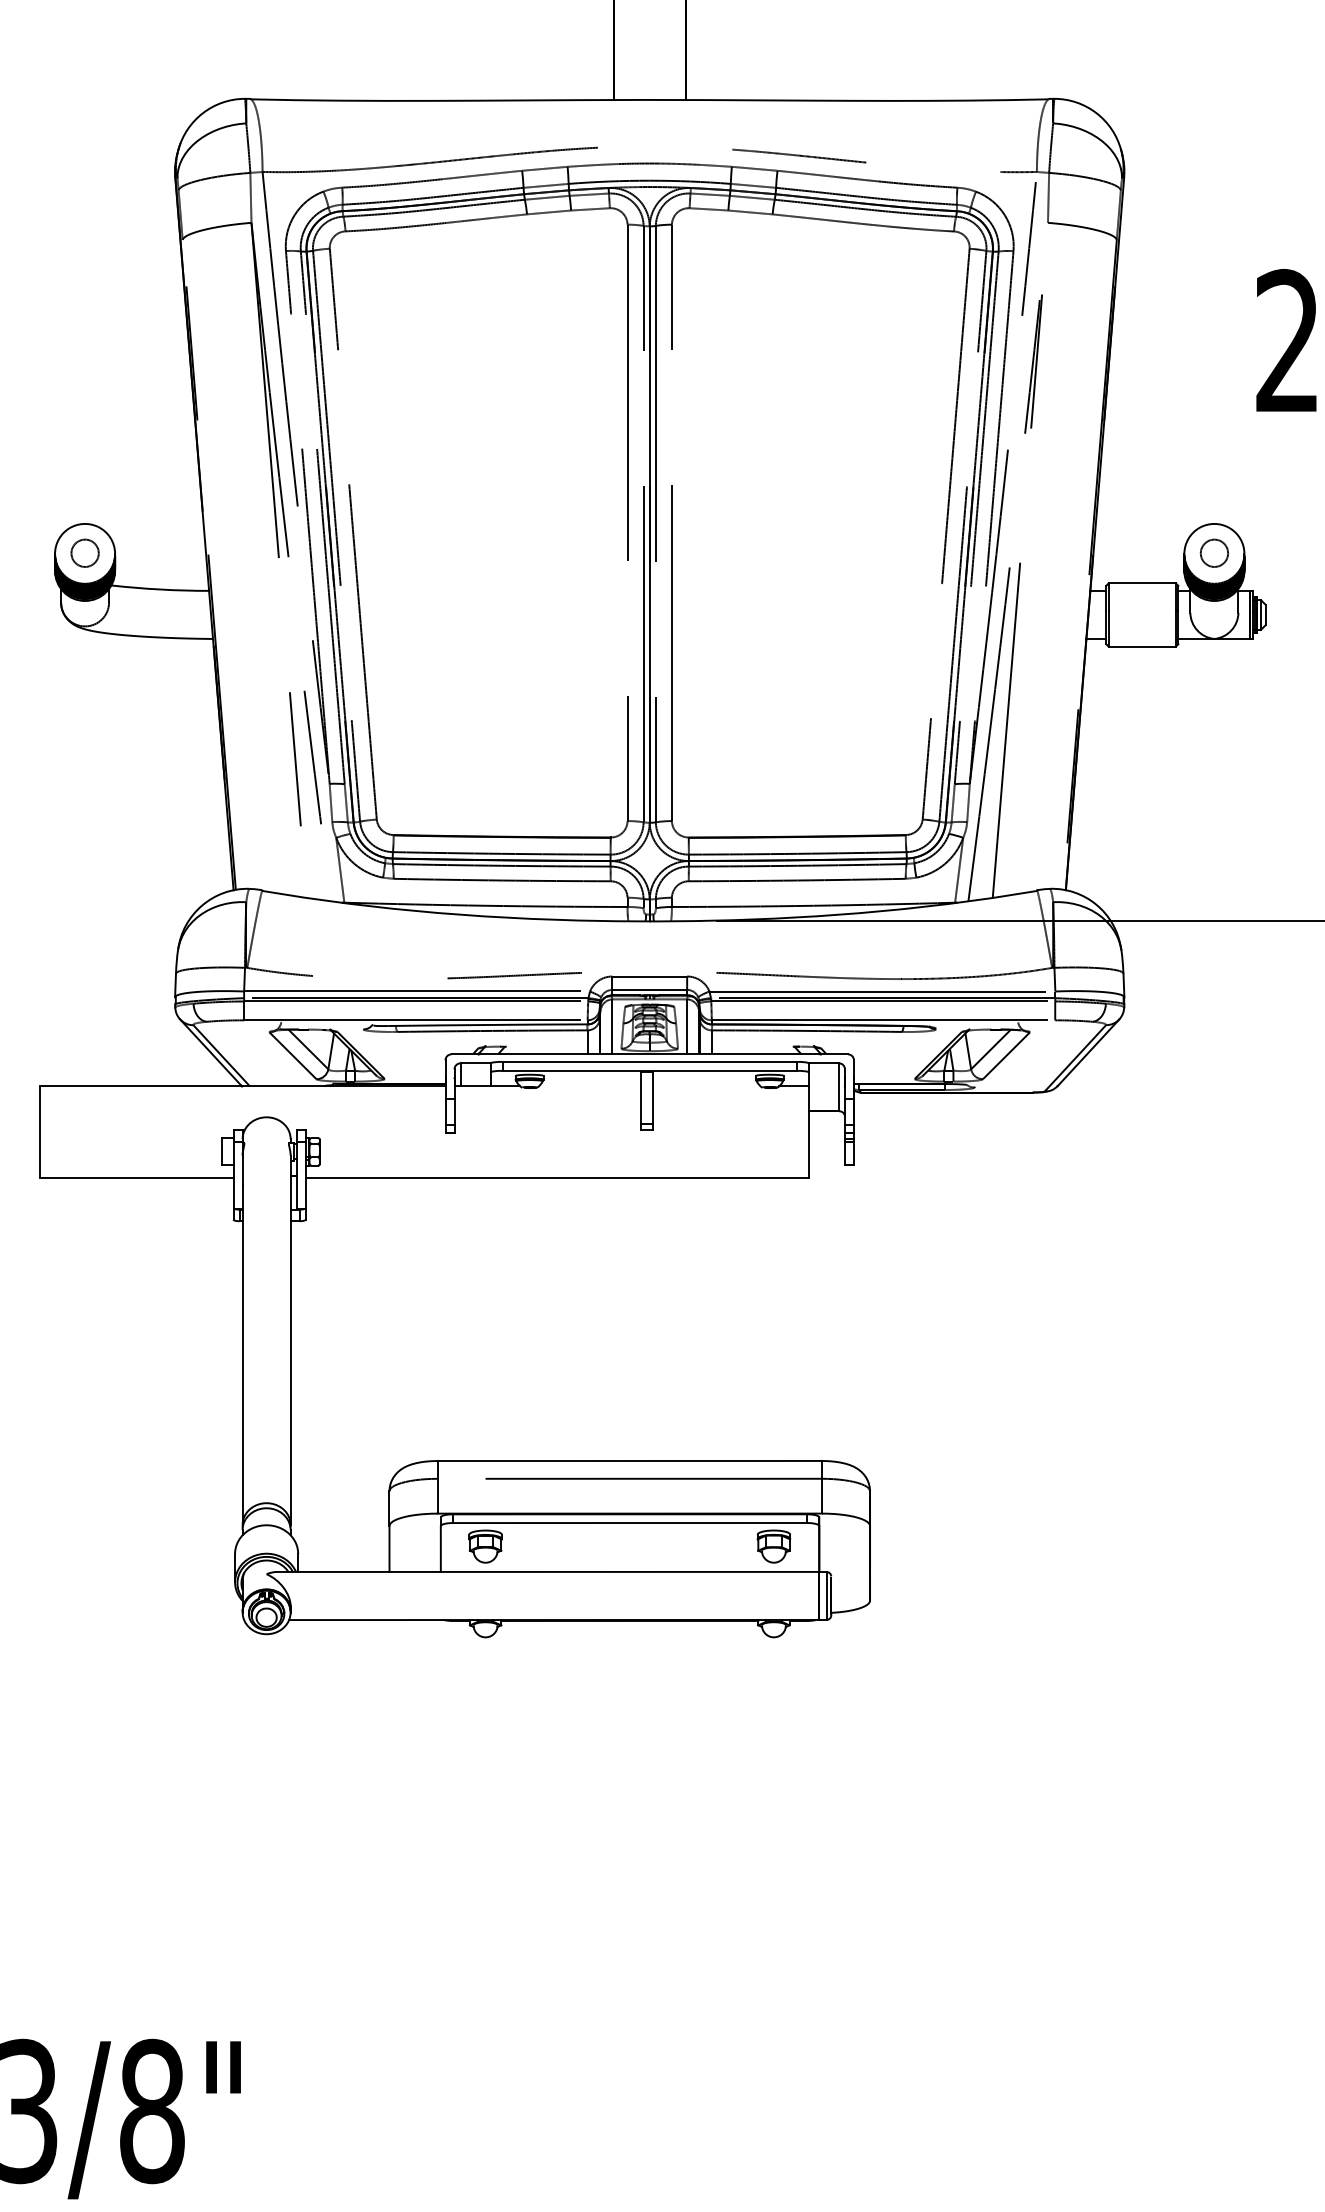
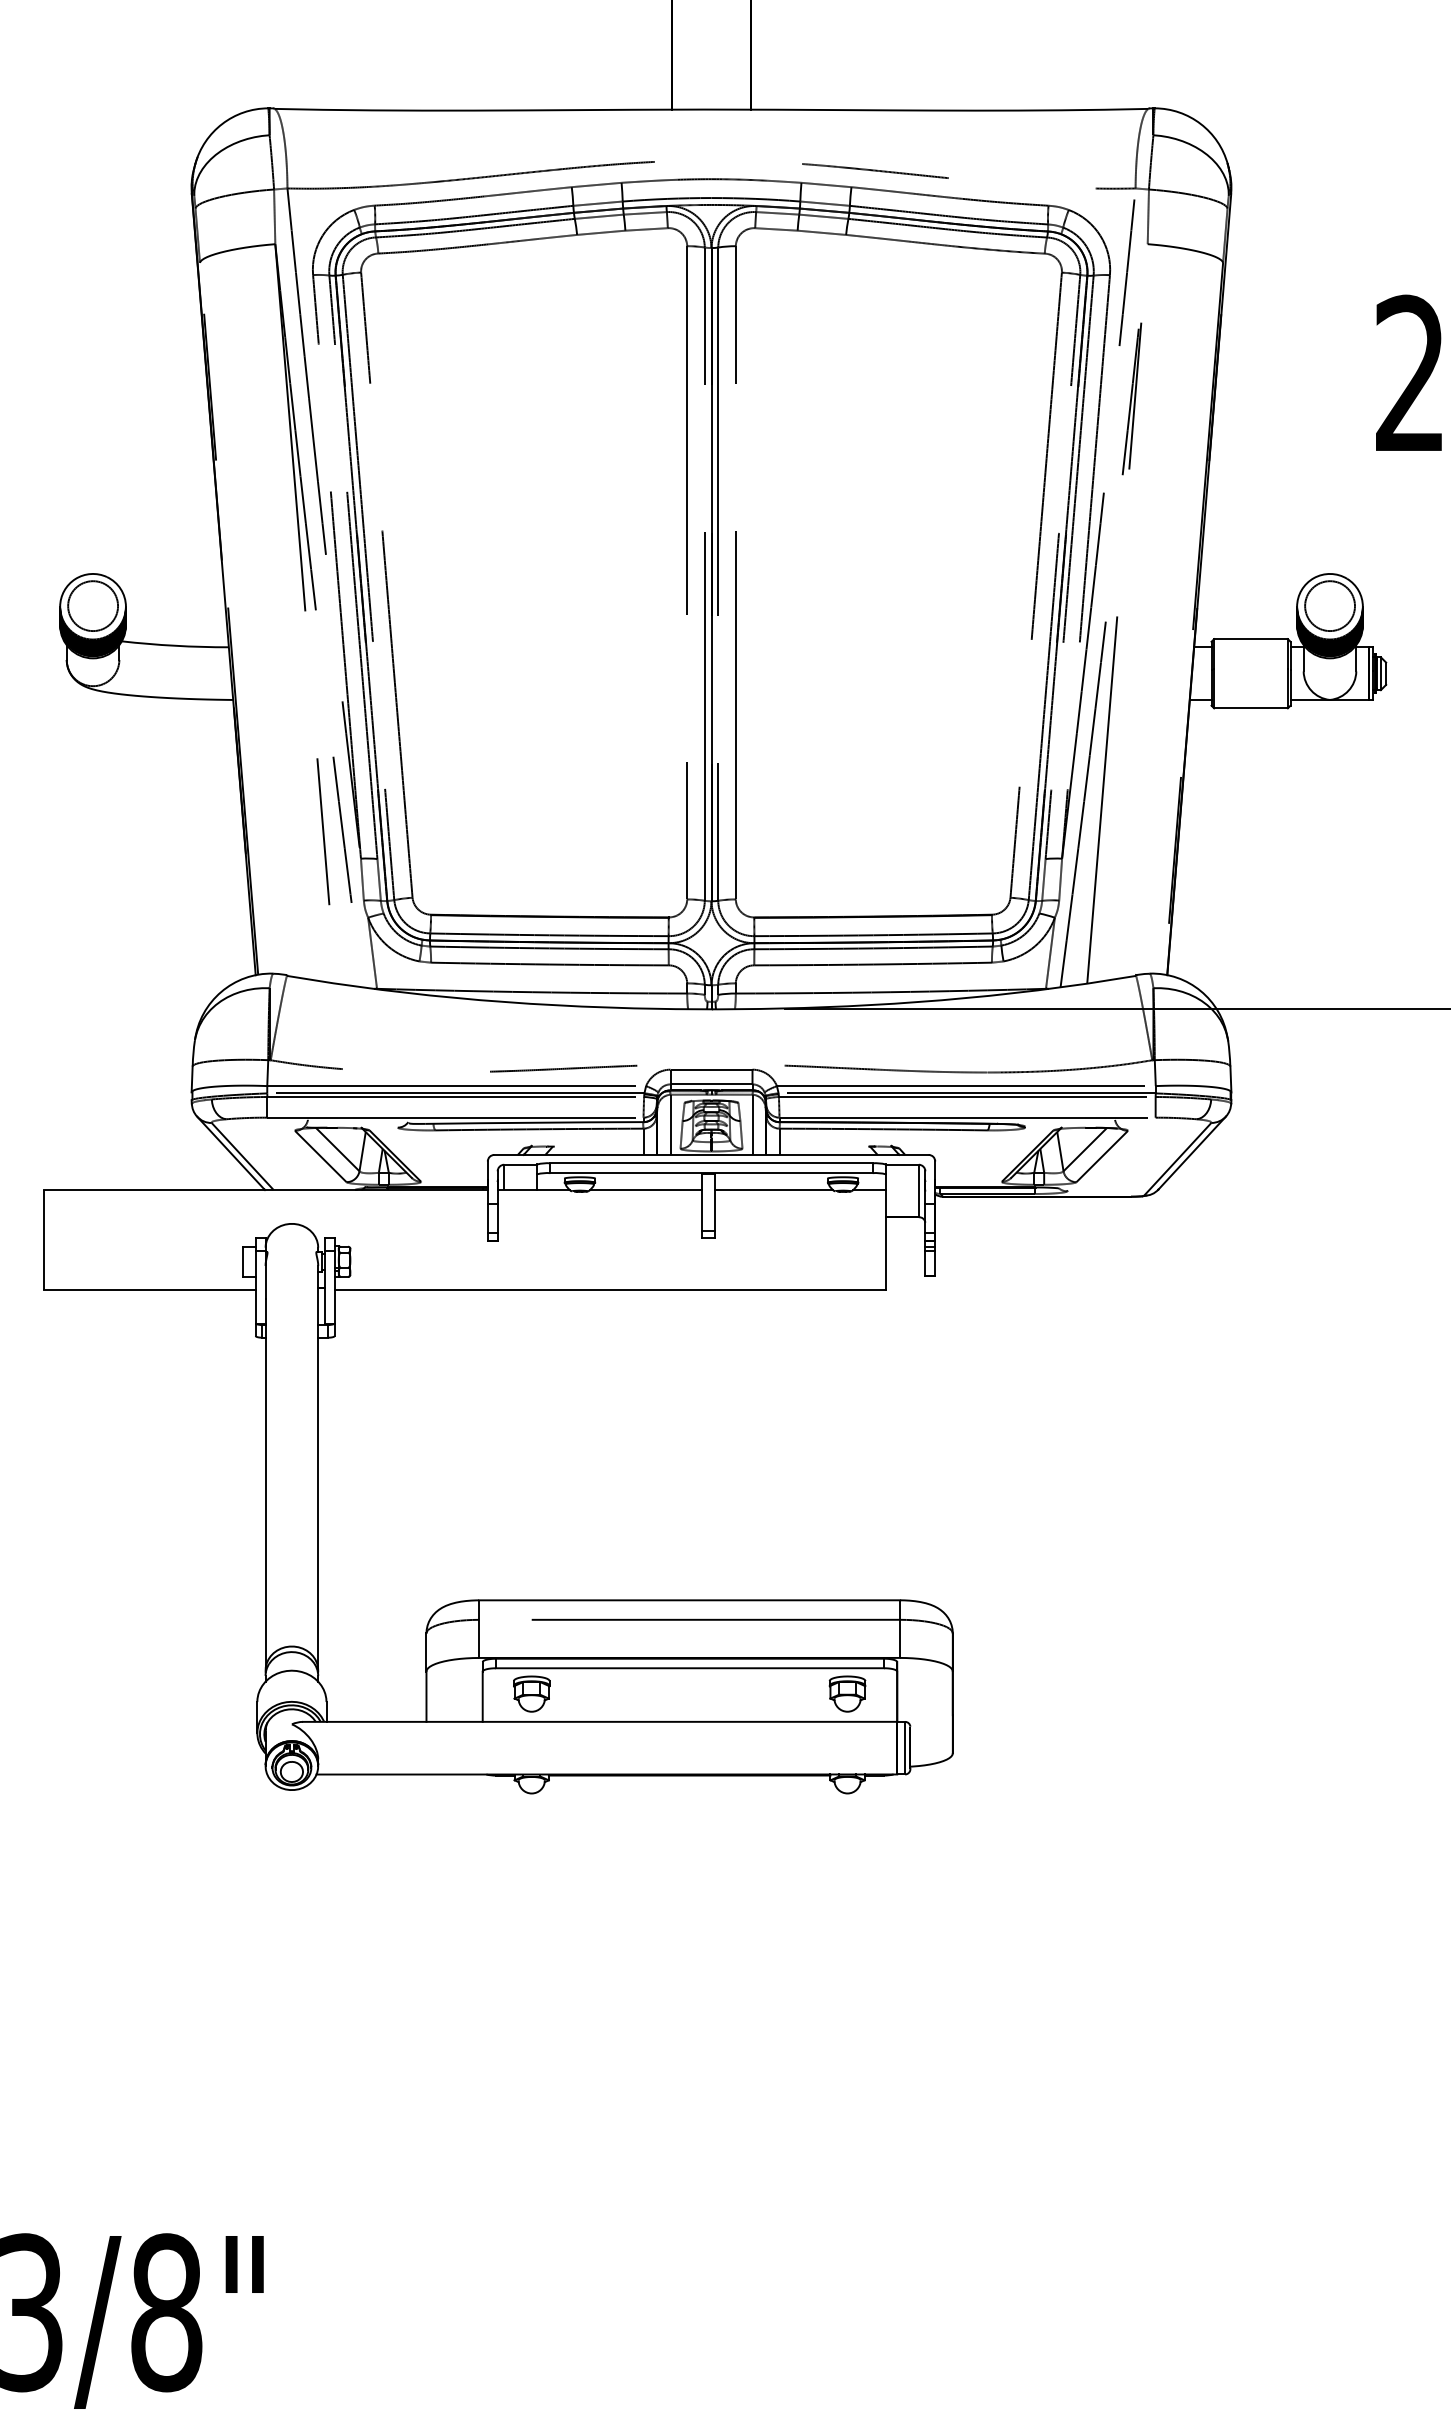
circle: (85, 553) -> (93, 606), size x1.67
circle: (1214, 553) -> (1330, 606), size x1.67
line: (589, 1085) -> (645, 1189), added
line: (706, 1085) -> (773, 1189), added

